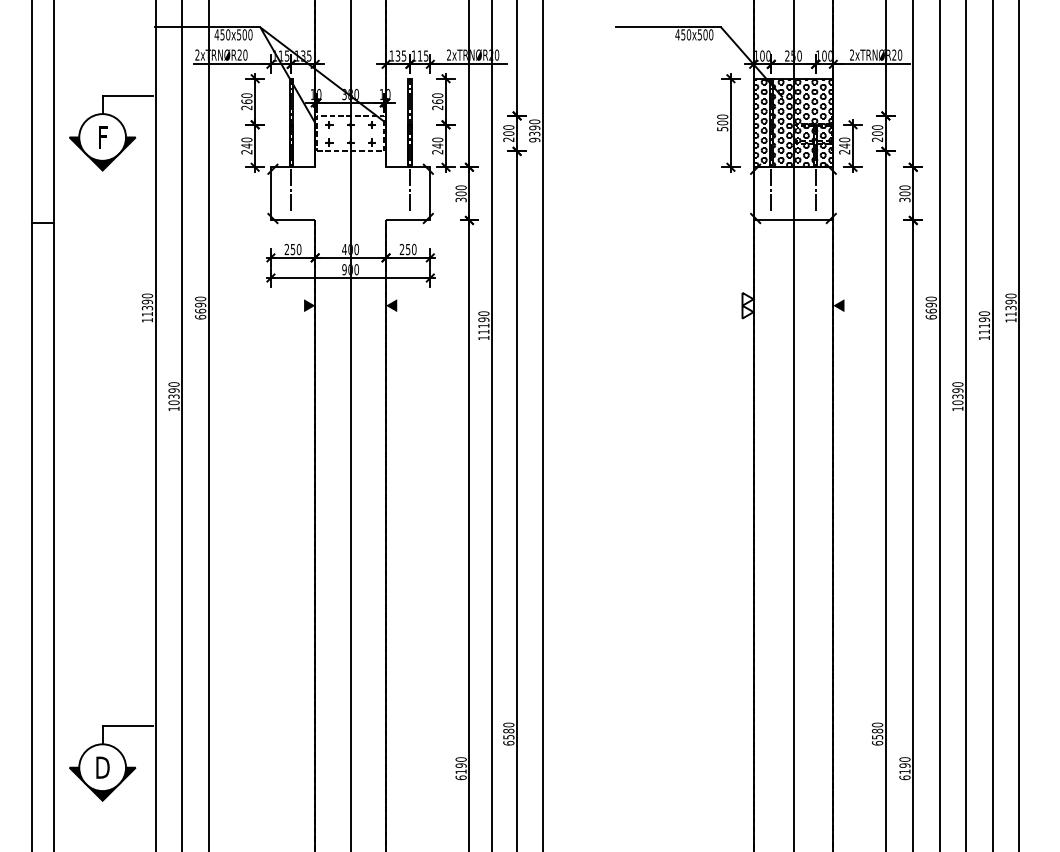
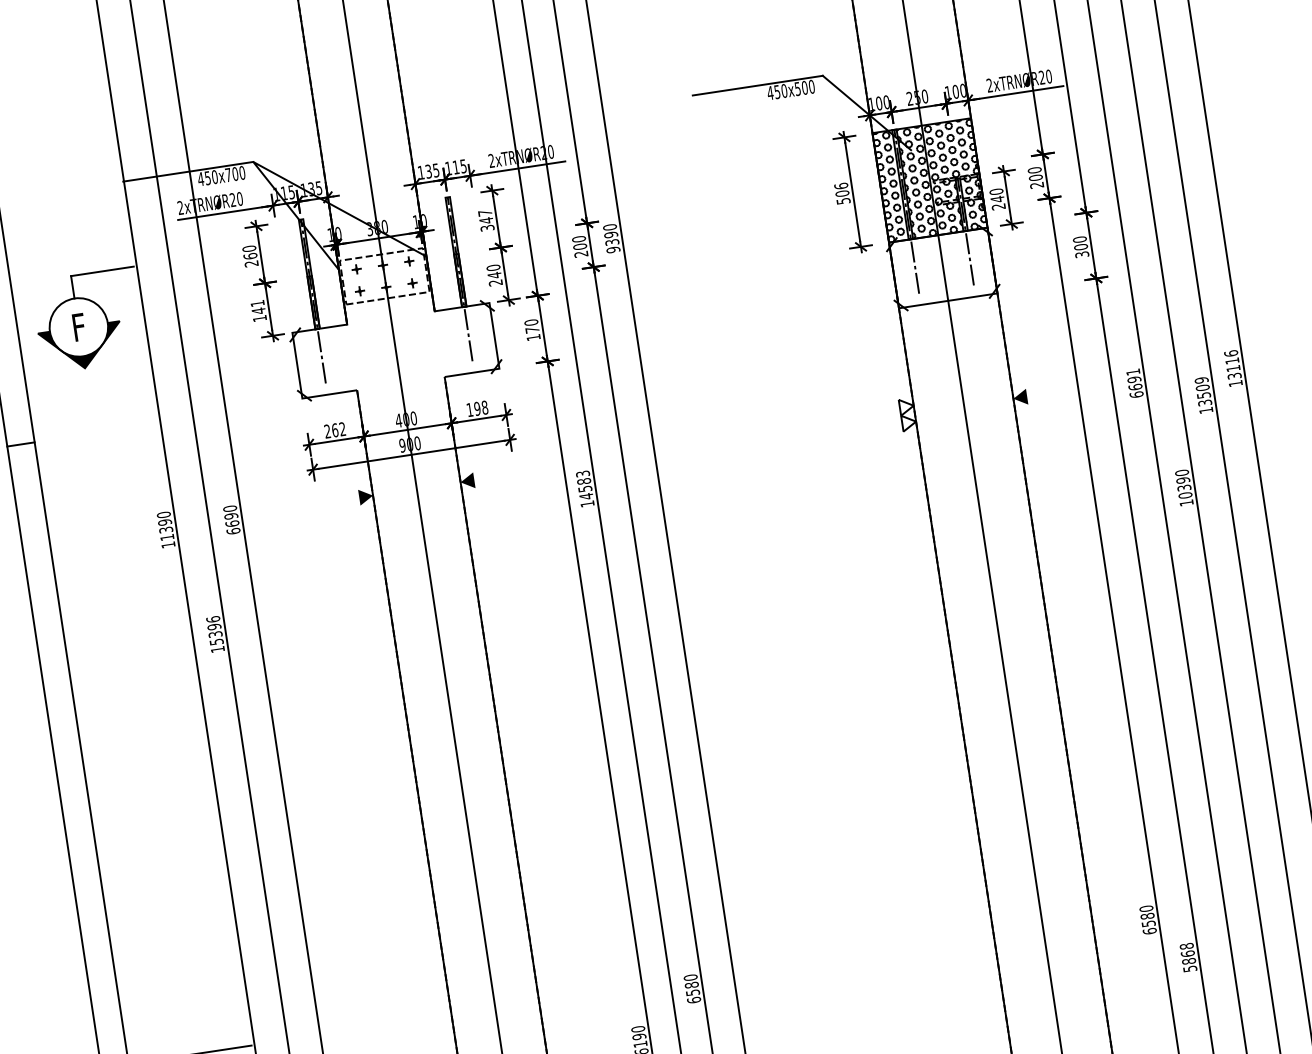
text: (239, 34) -> (228, 174), 450x500 -> 450x700
text: (437, 101) -> (486, 220), 260 -> 347
text: (722, 116) -> (841, 185), 500 -> 506
text: (246, 145) -> (258, 310), 240 -> 141
text: (460, 196) -> (532, 333), 300 -> 170
text: (407, 248) -> (476, 407), 250 -> 198
text: (295, 249) -> (338, 429), 250 -> 262
text: (930, 298) -> (1132, 371), 6690 -> 6691
text: (1010, 304) -> (1232, 364), 11390 -> 13116
text: (483, 322) -> (584, 484), 11190 -> 14583
text: (984, 322) -> (1203, 391), 11190 -> 13509
text: (173, 393) -> (214, 630), 10390 -> 15396
text: (904, 768) -> (1187, 957), 6190 -> 5868

